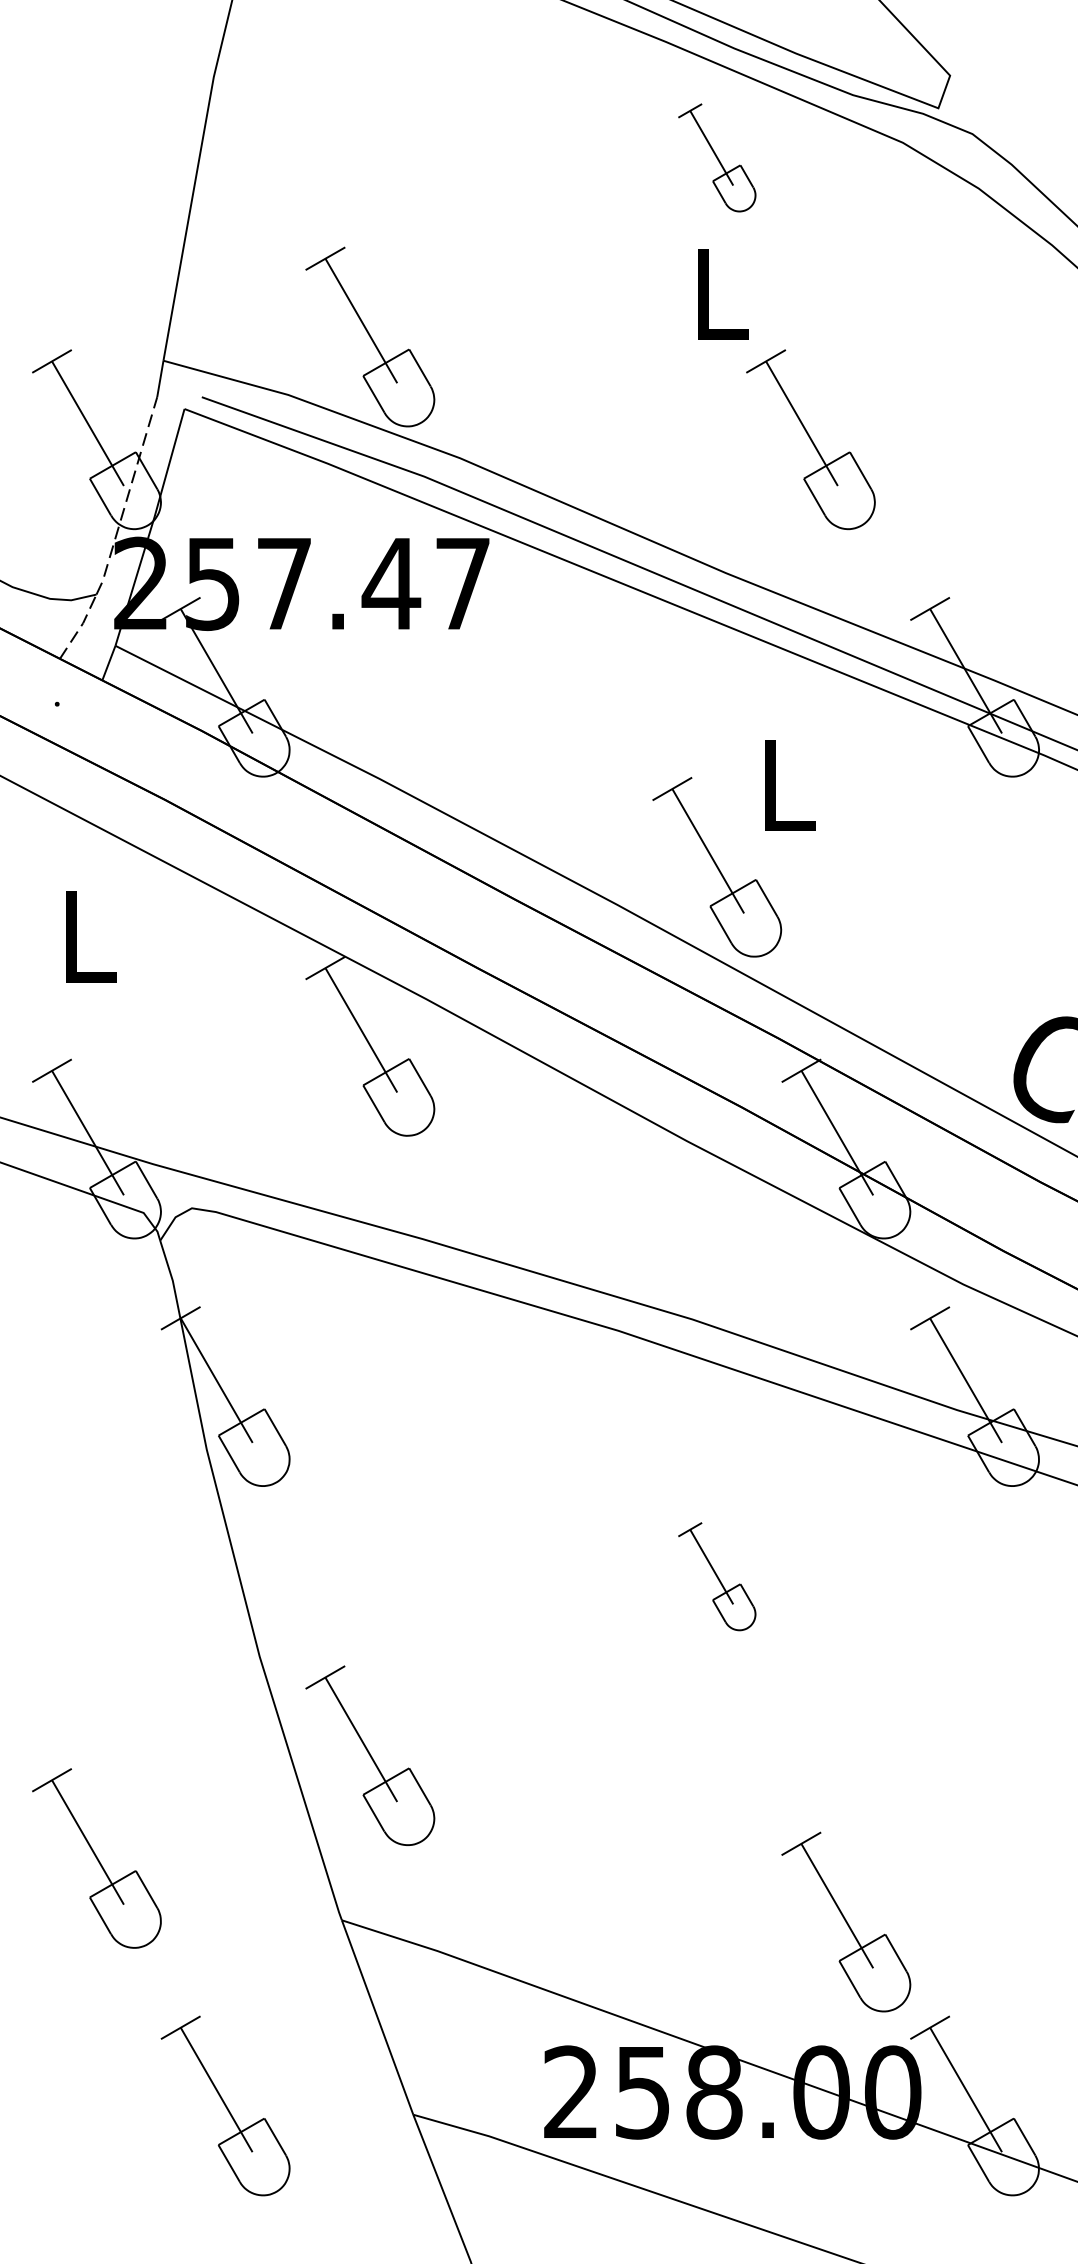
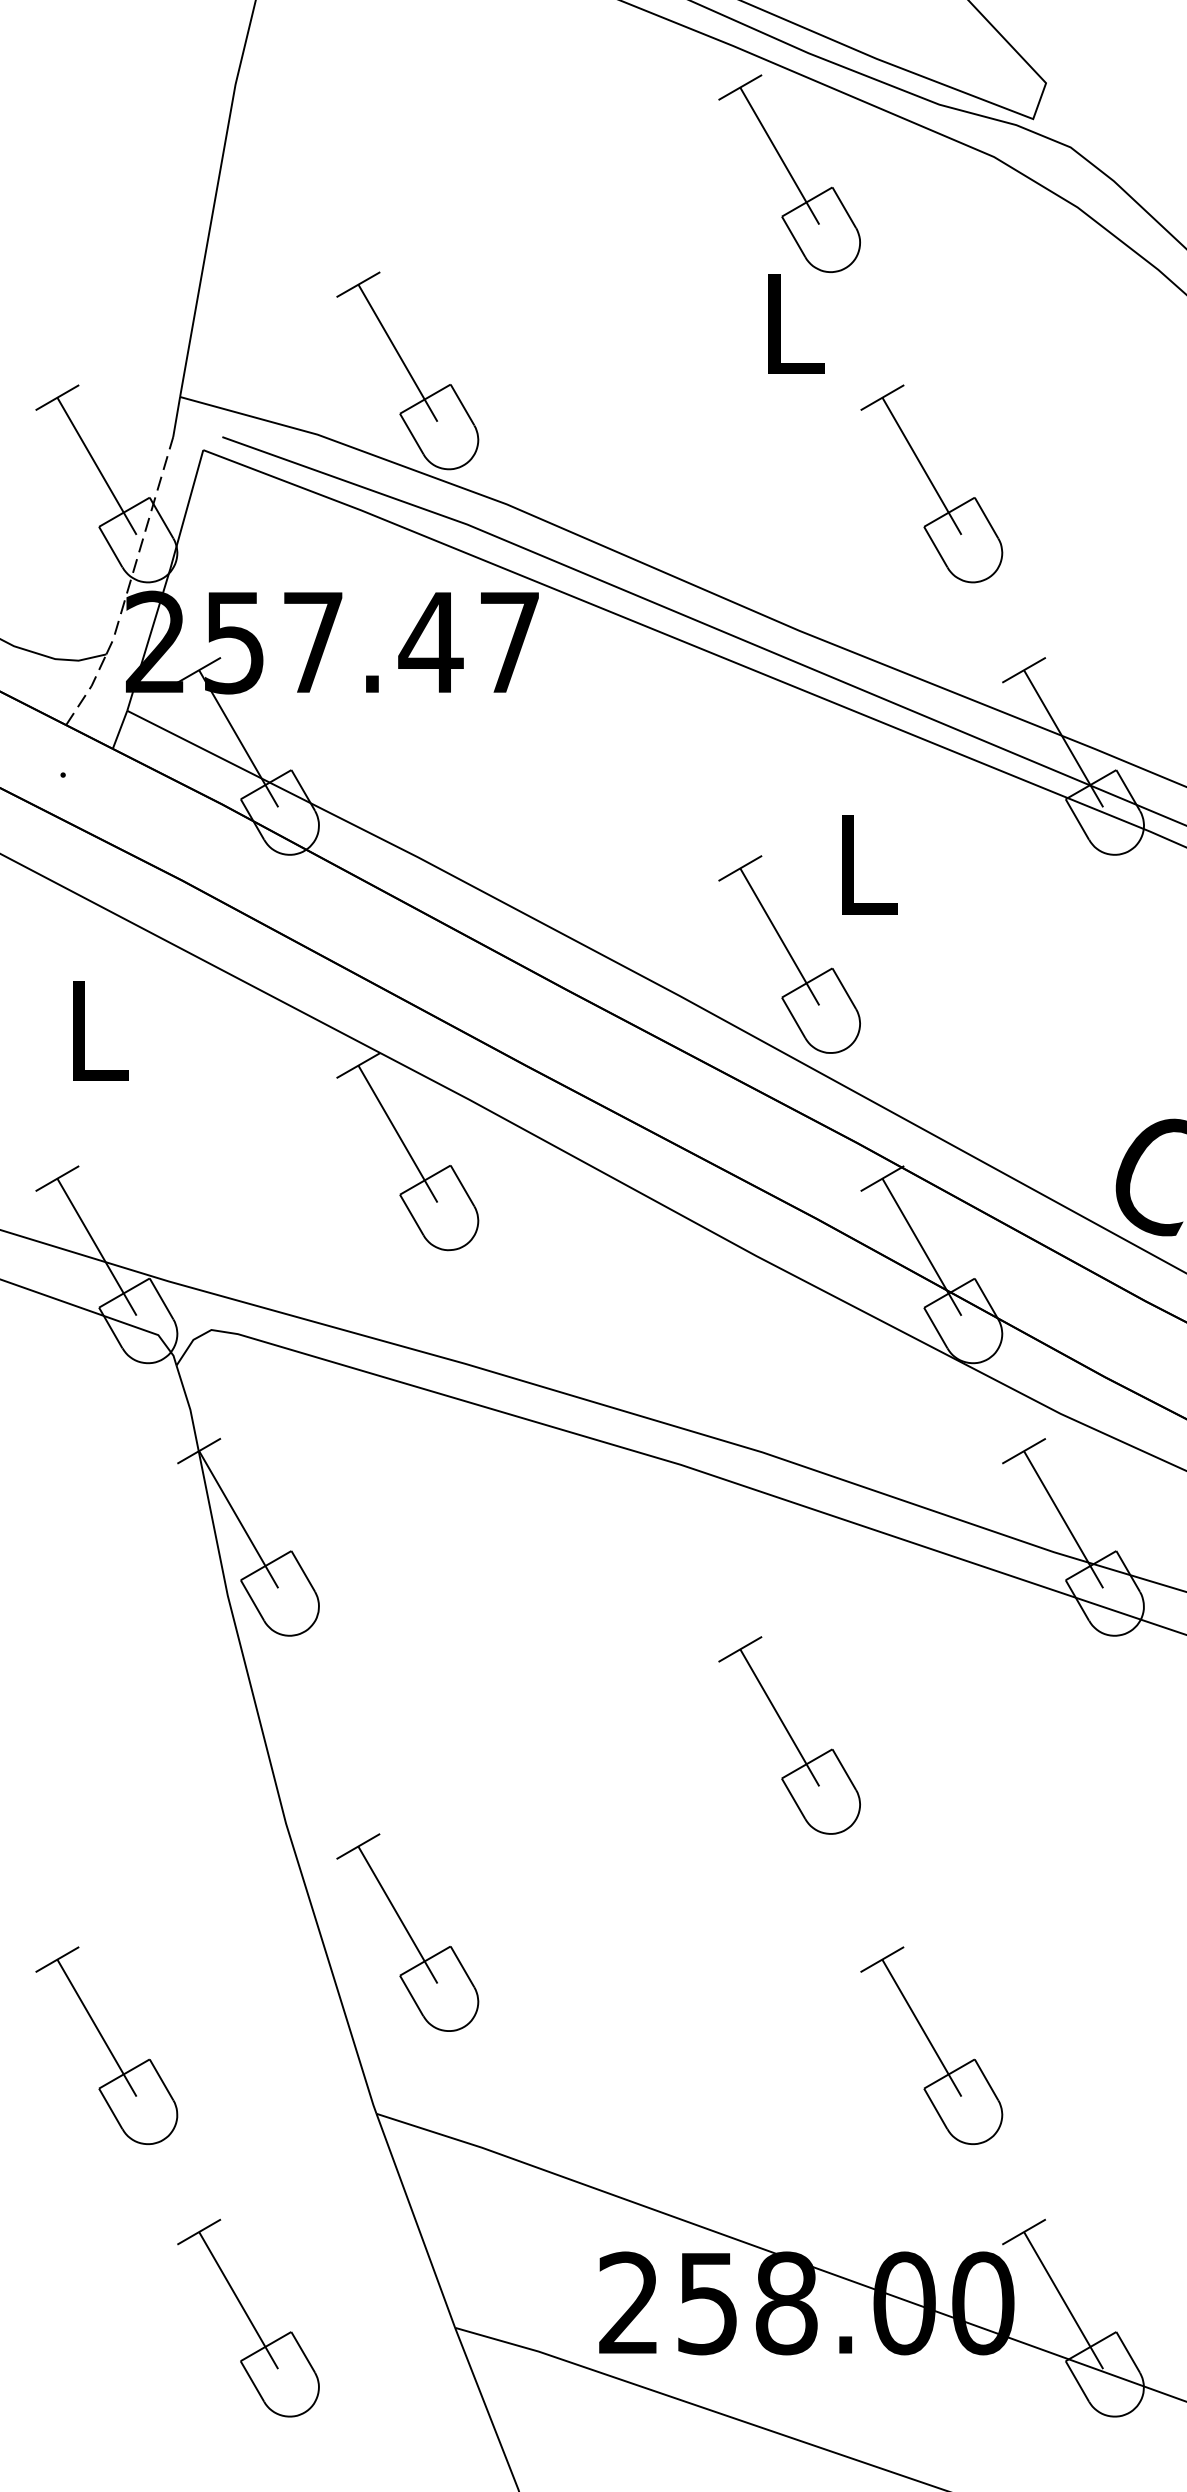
part: (717, 157) -> (789, 173), size x1.67
part: (810, 439) -> (931, 483), moved
part: (717, 1576) -> (789, 1735), size x1.67
part: (846, 1921) -> (931, 2045), moved

